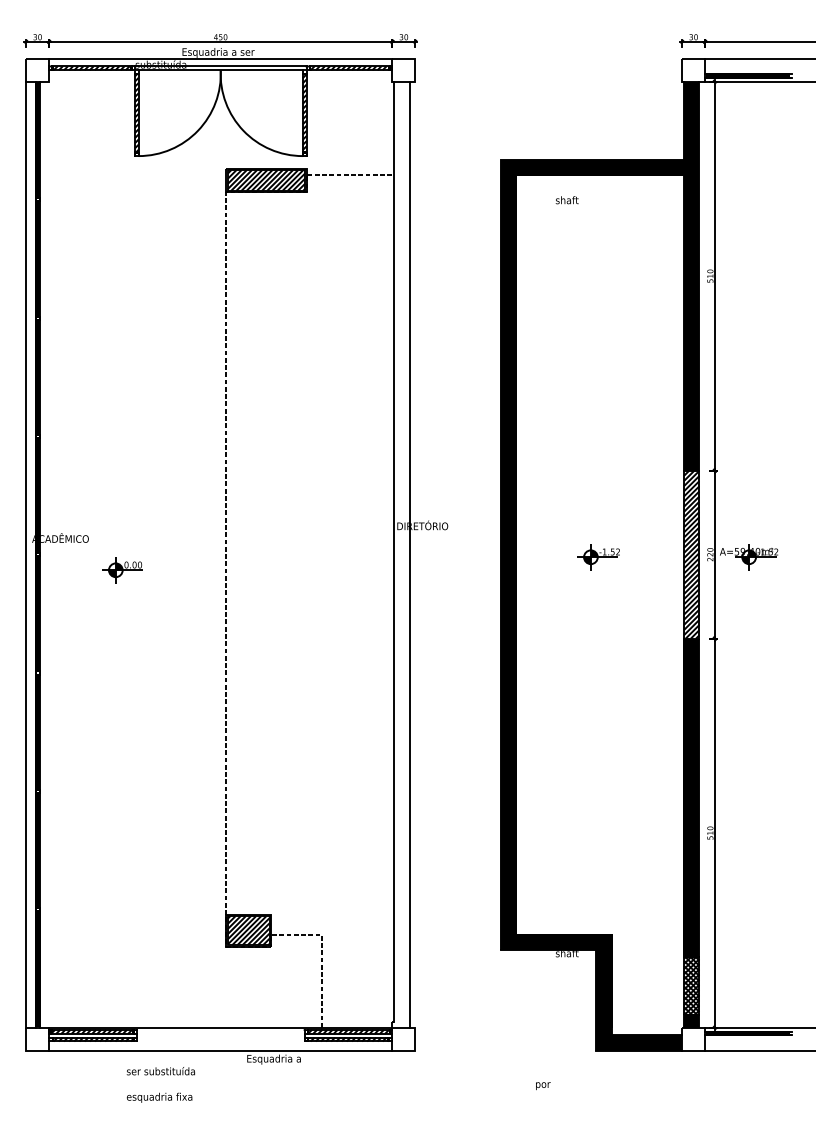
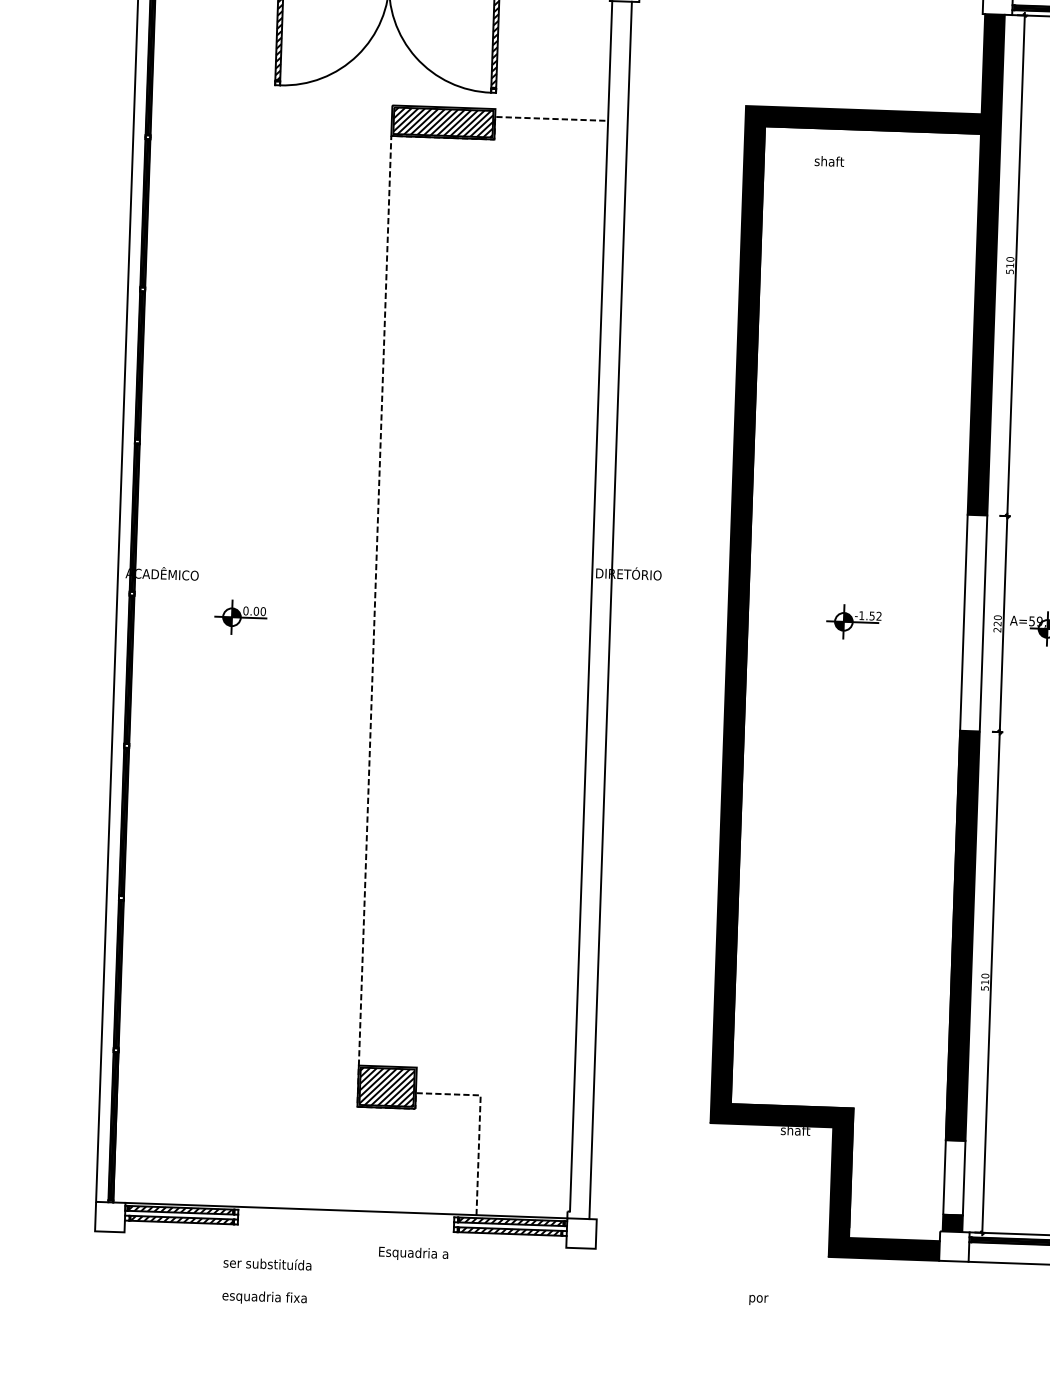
hatch: (691, 554) -> (973, 622), removed
hatch: (691, 985) -> (954, 1177), removed
line: (220, 1050) -> (345, 1239), removed

